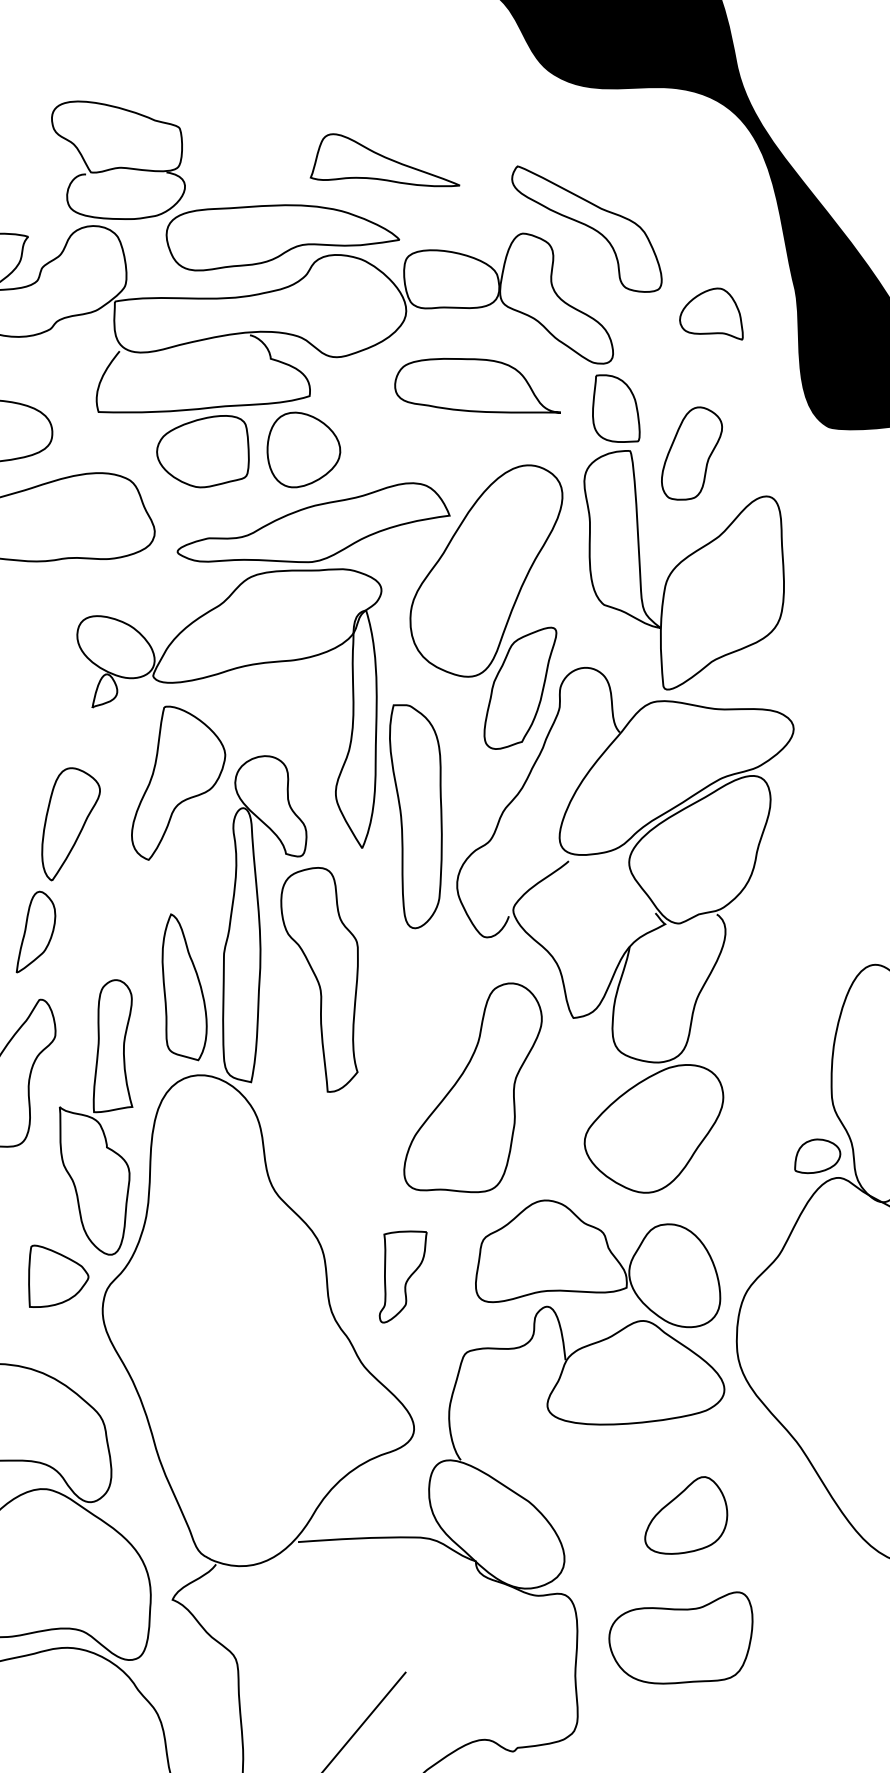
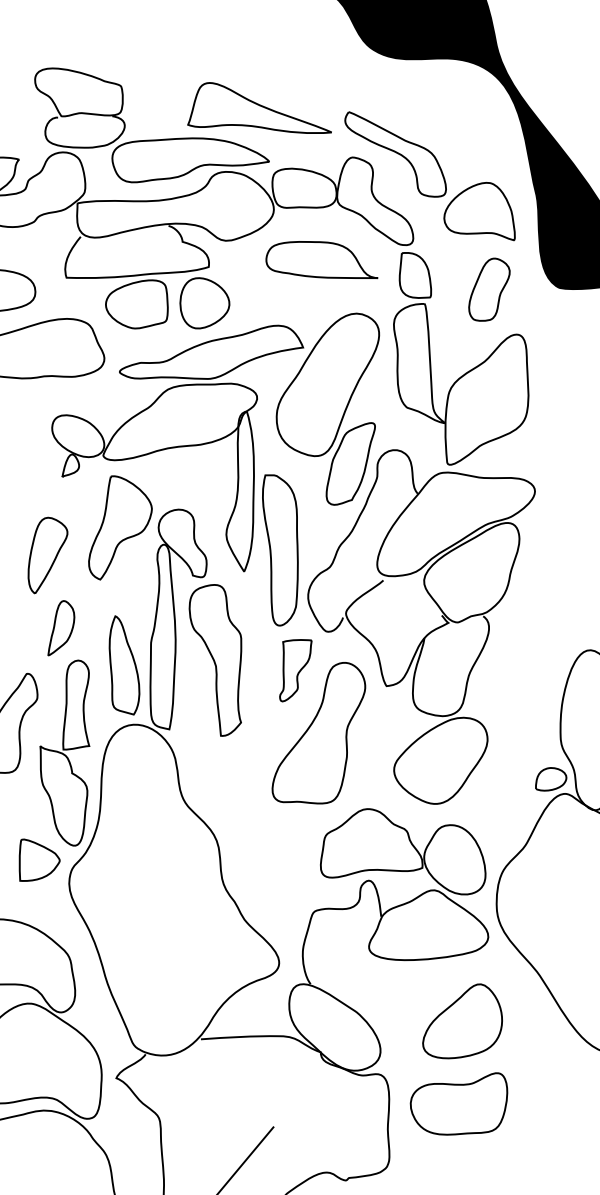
part: (384, 159) -> (259, 107), size x1.43
part: (711, 313) -> (479, 211), size x1.67
part: (692, 453) -> (489, 289), moved
part: (36, 932) -> (61, 628), moved
part: (402, 1276) -> (295, 670), moved
part: (686, 1515) -> (462, 1021), size x1.43

